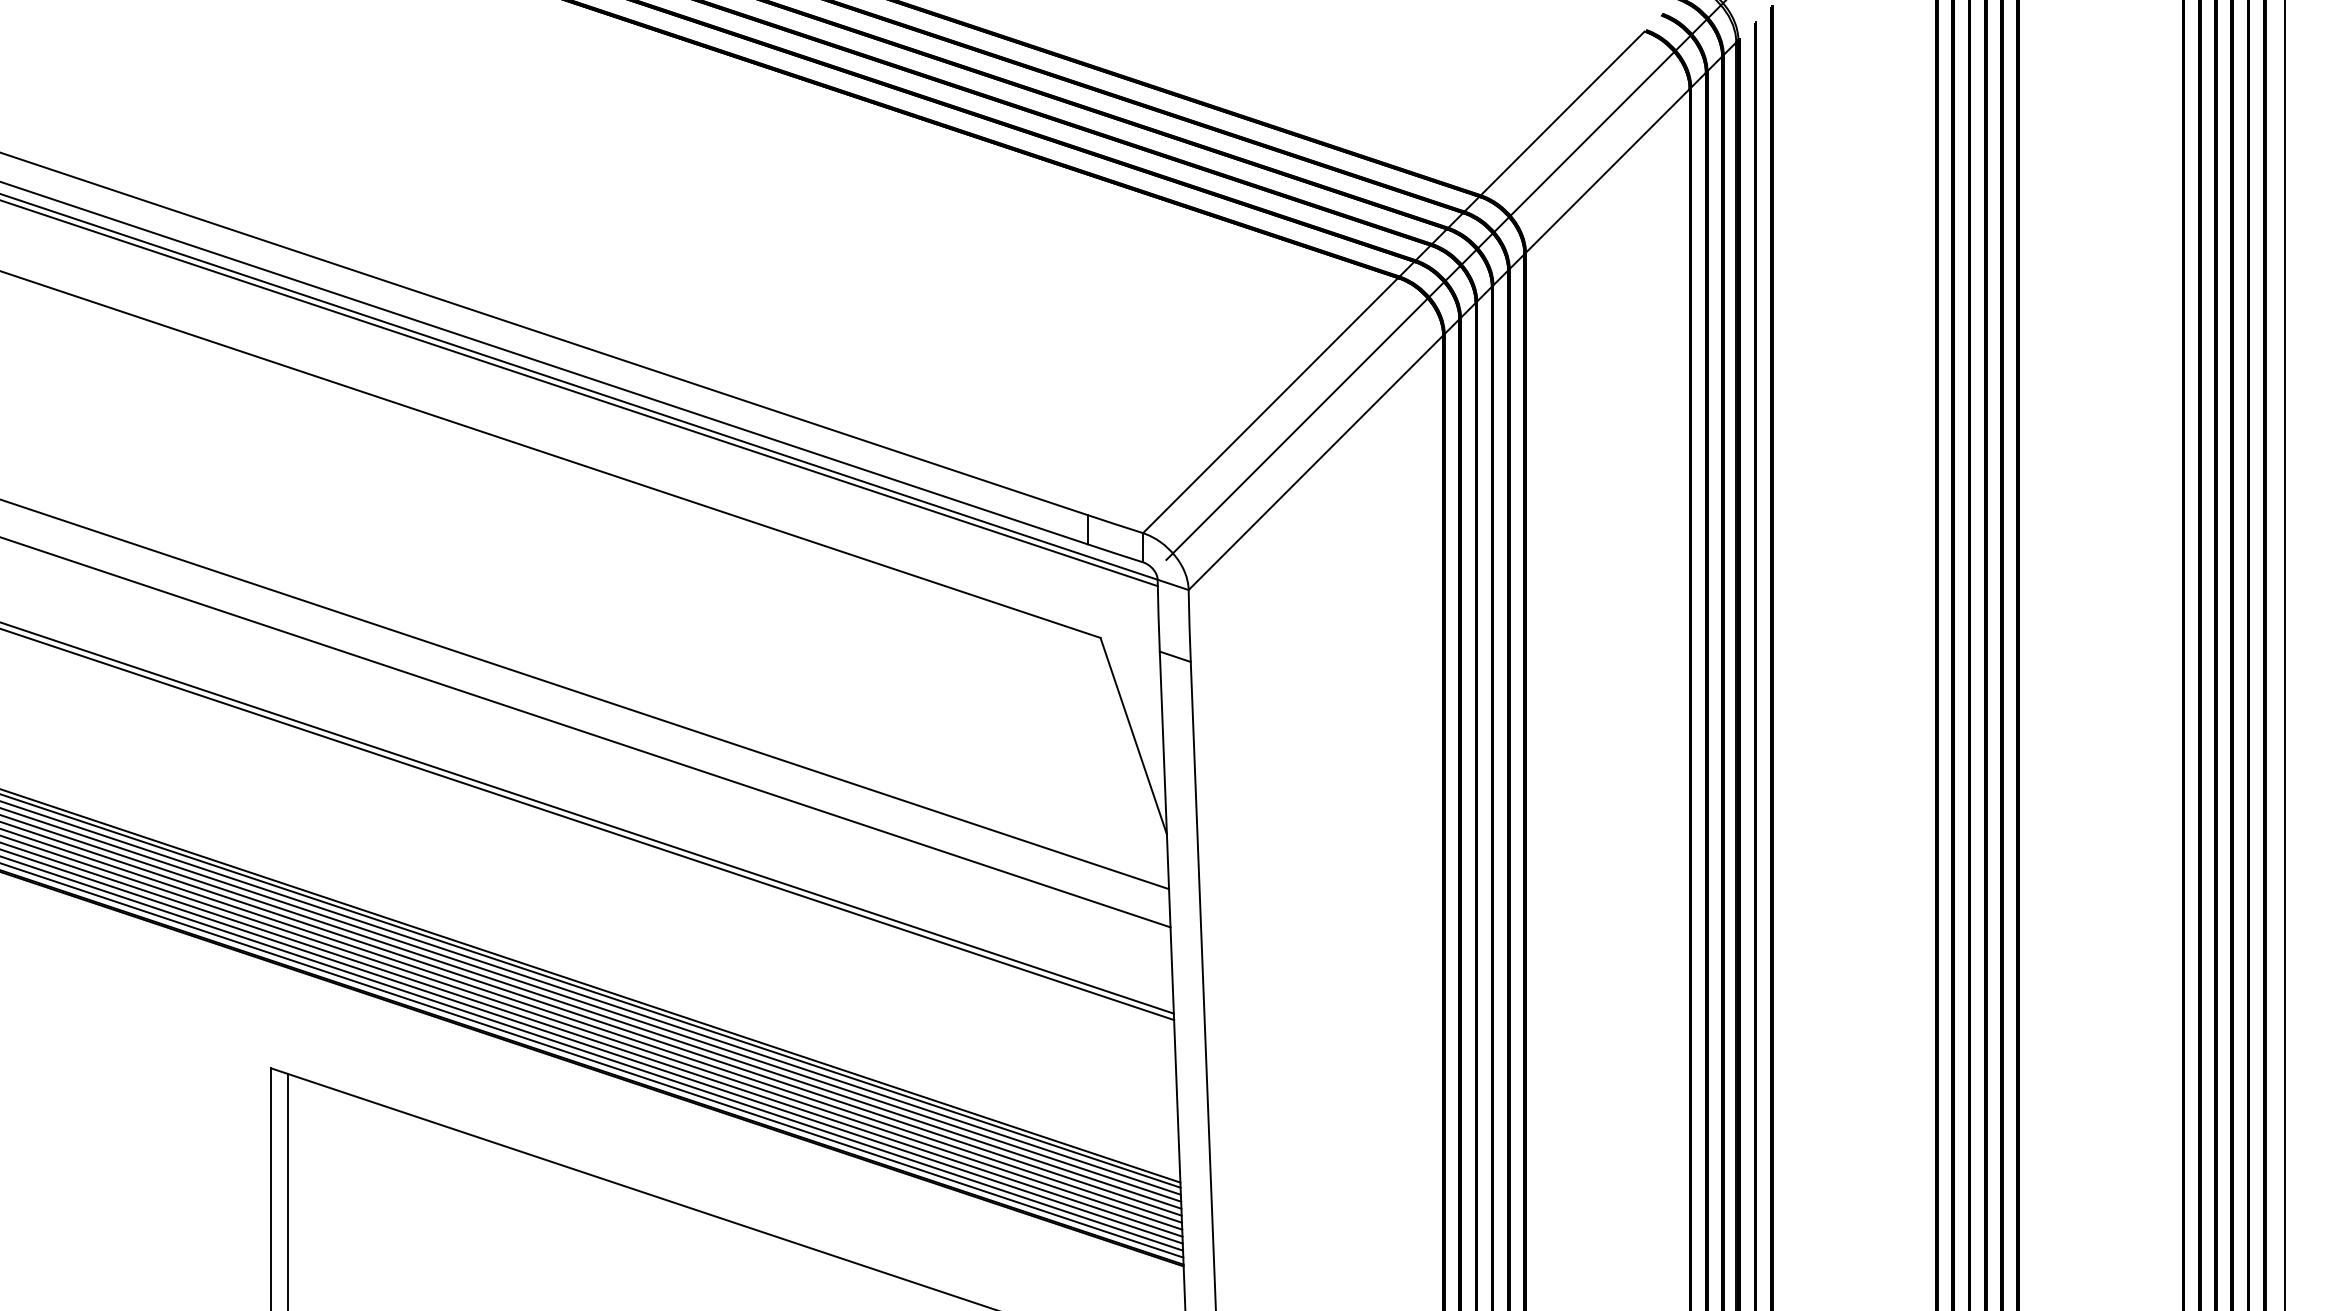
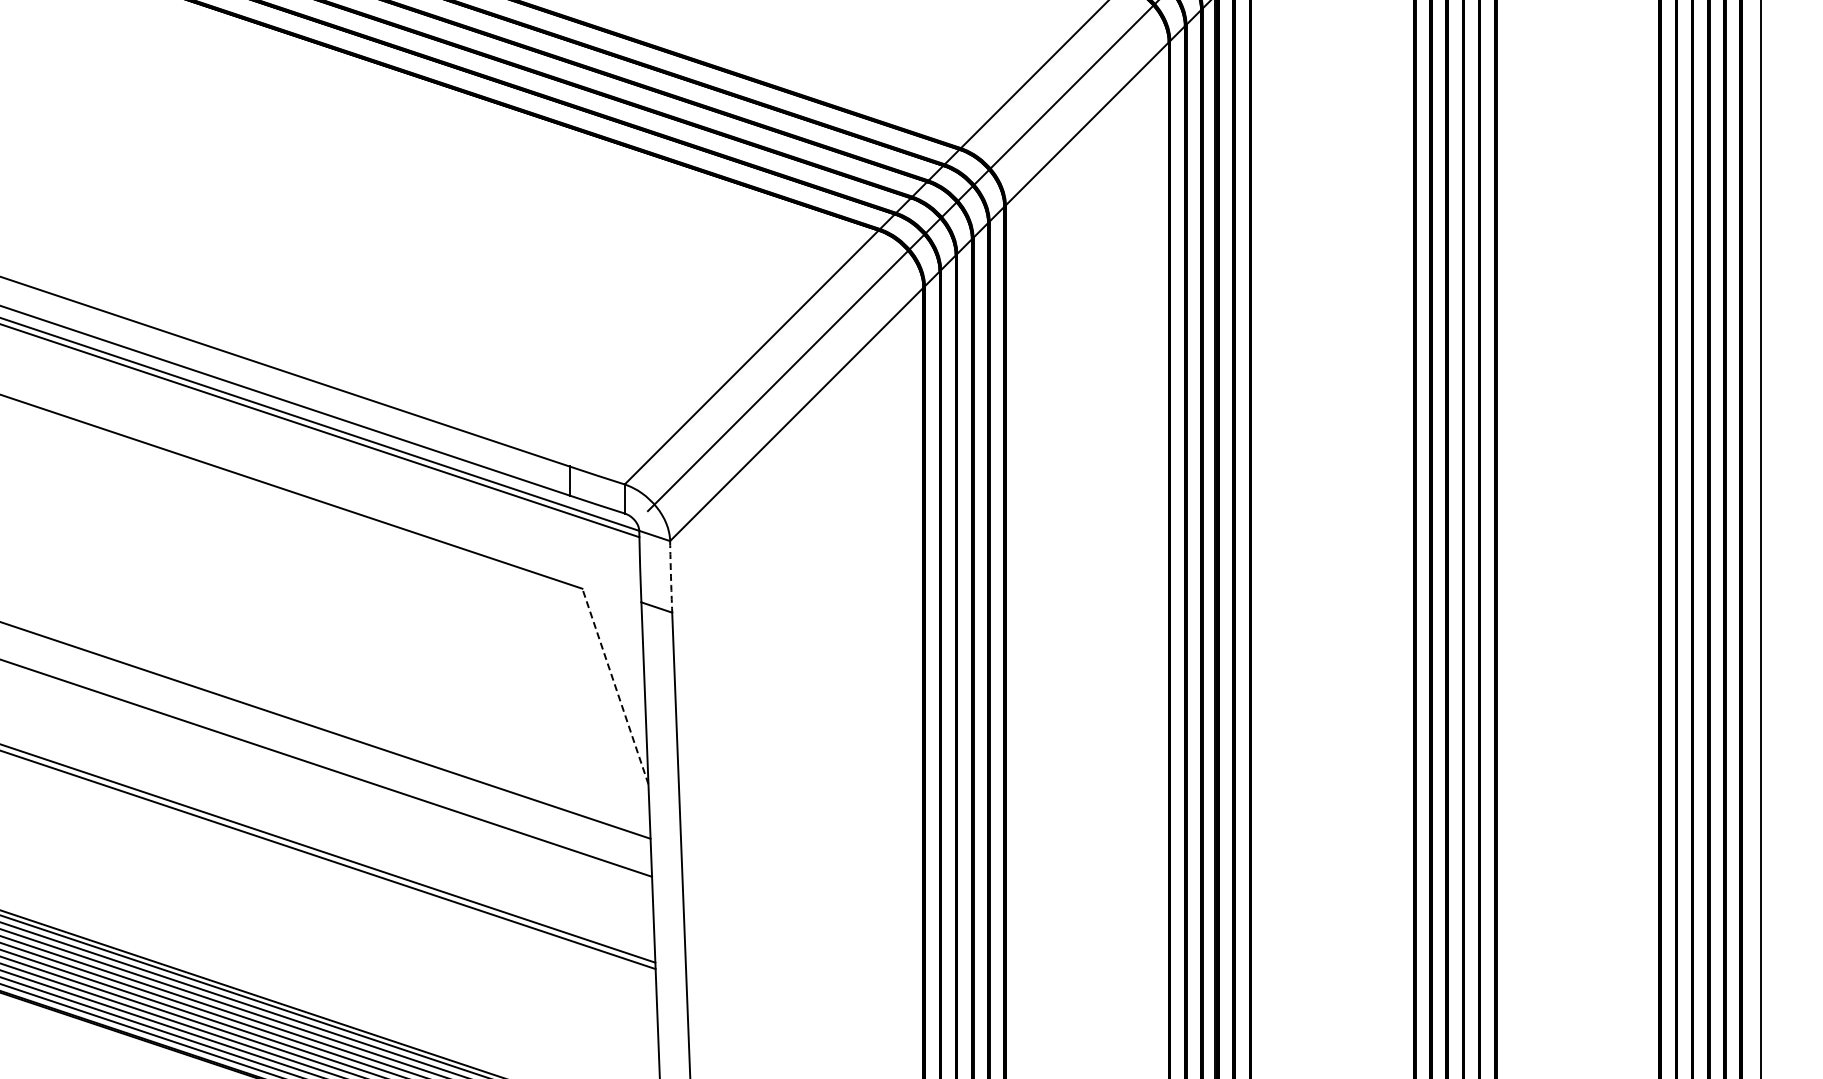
arc: (1189, 626) -> (670, 577), solid -> dashed
line: (1133, 736) -> (615, 686), solid -> dashed

